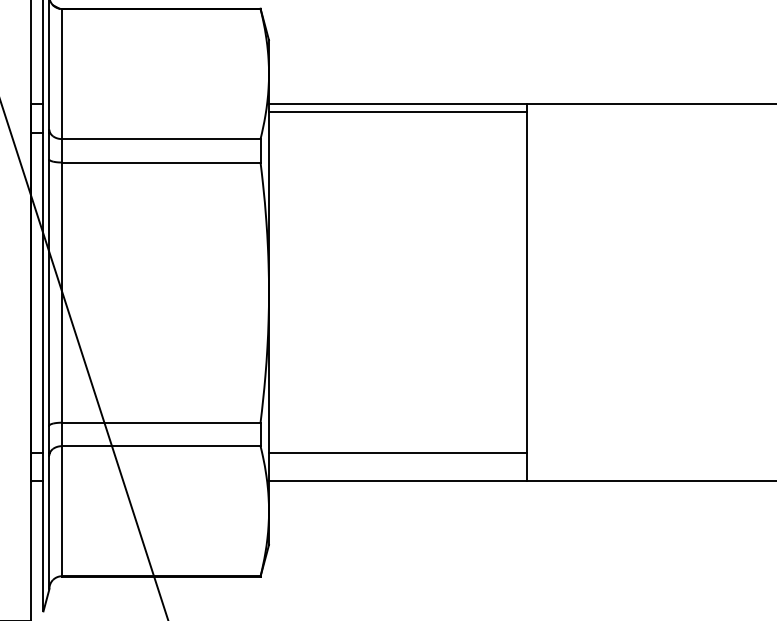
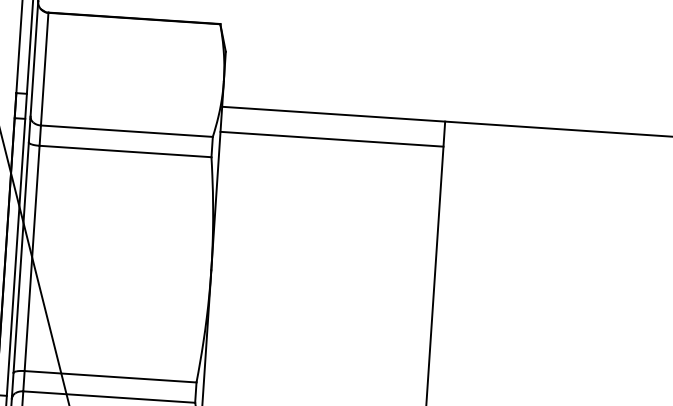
line: (397, 111) -> (331, 139), moved

